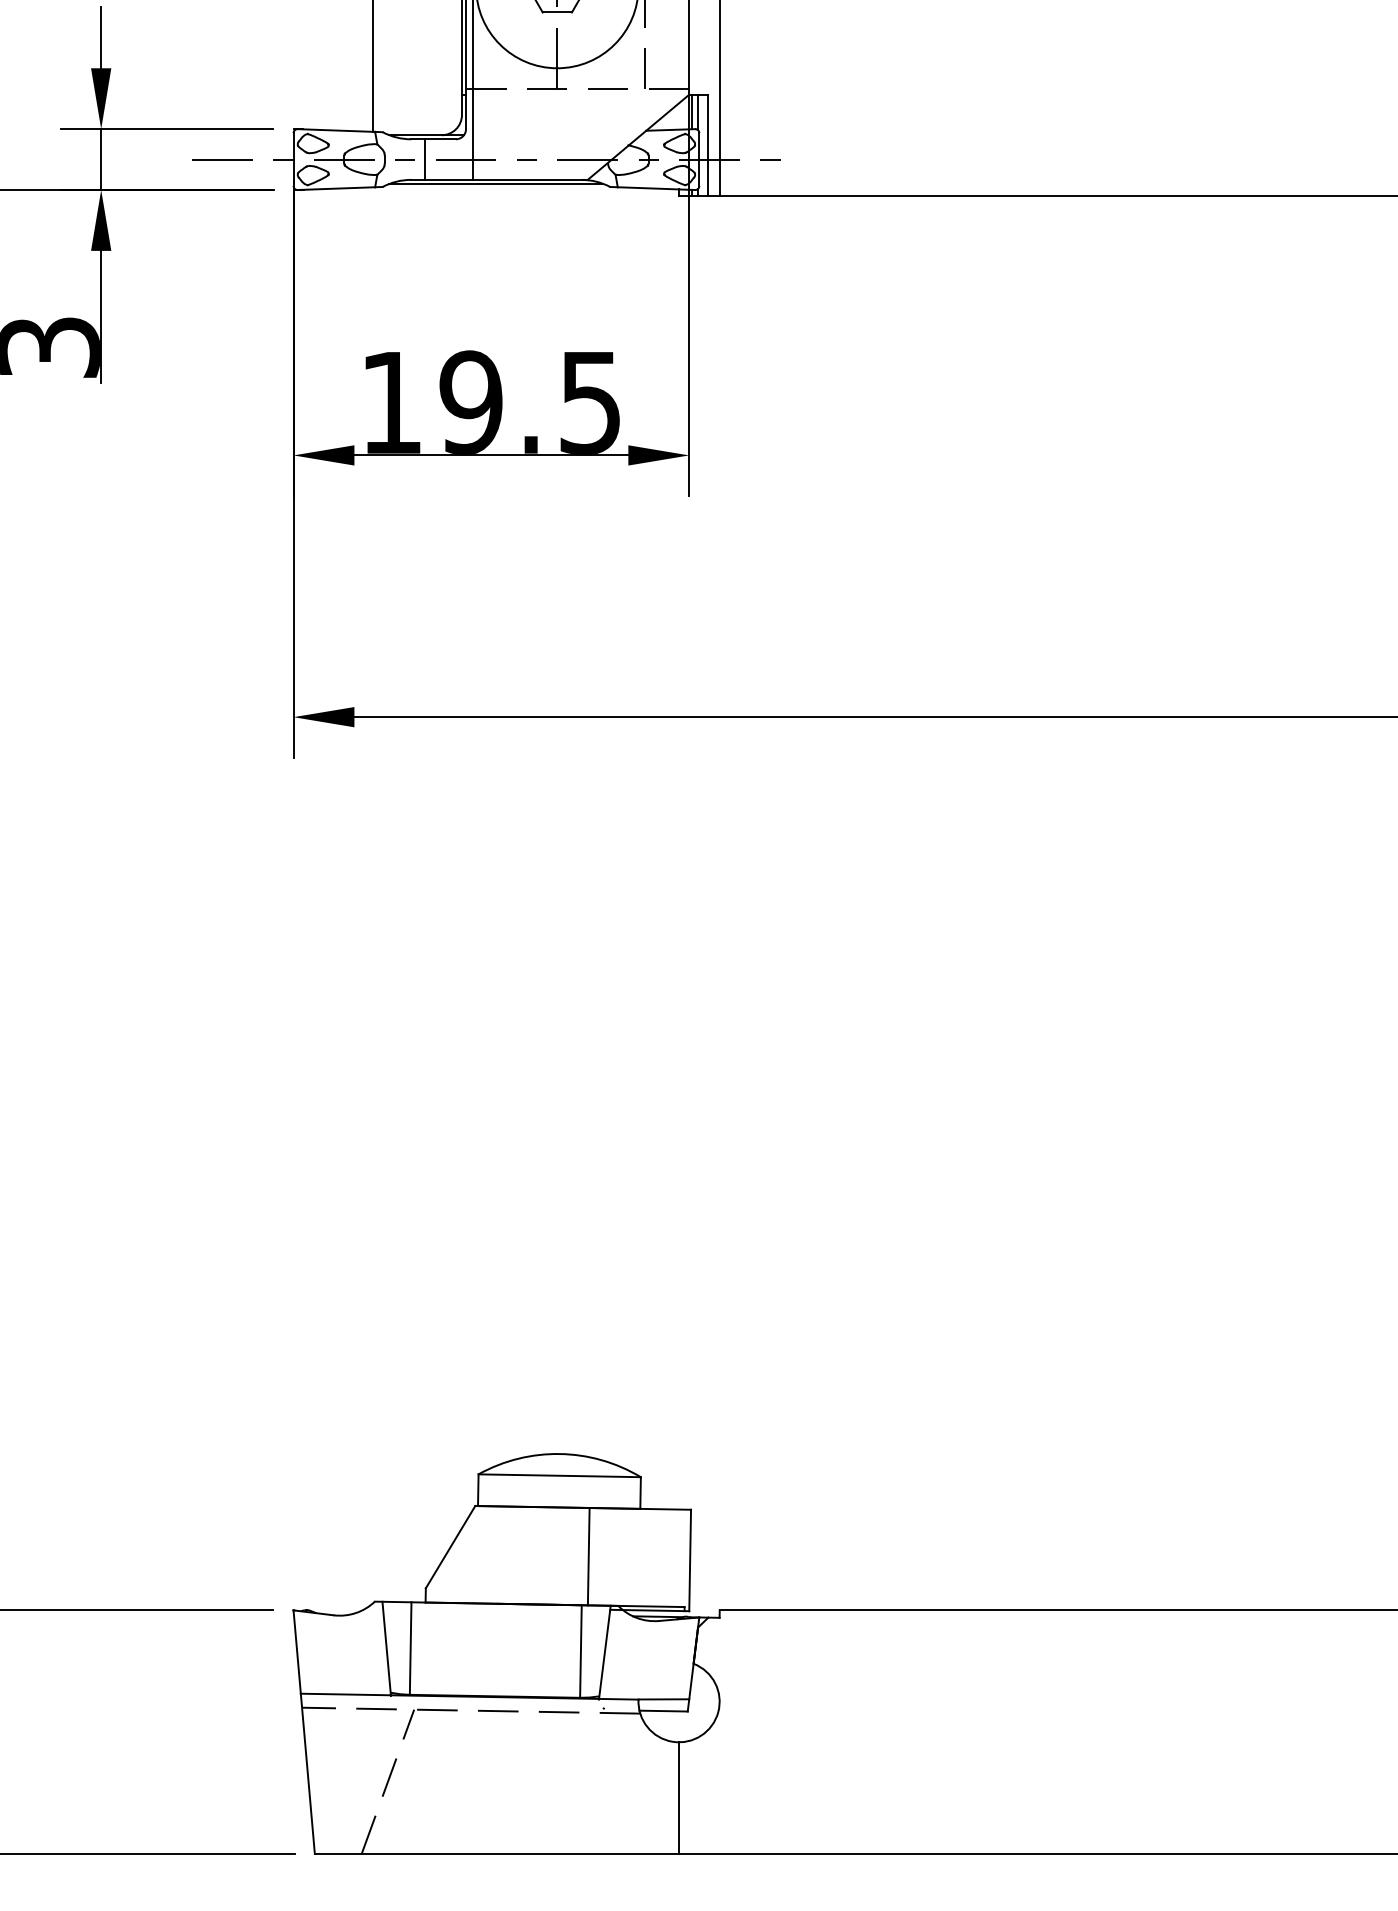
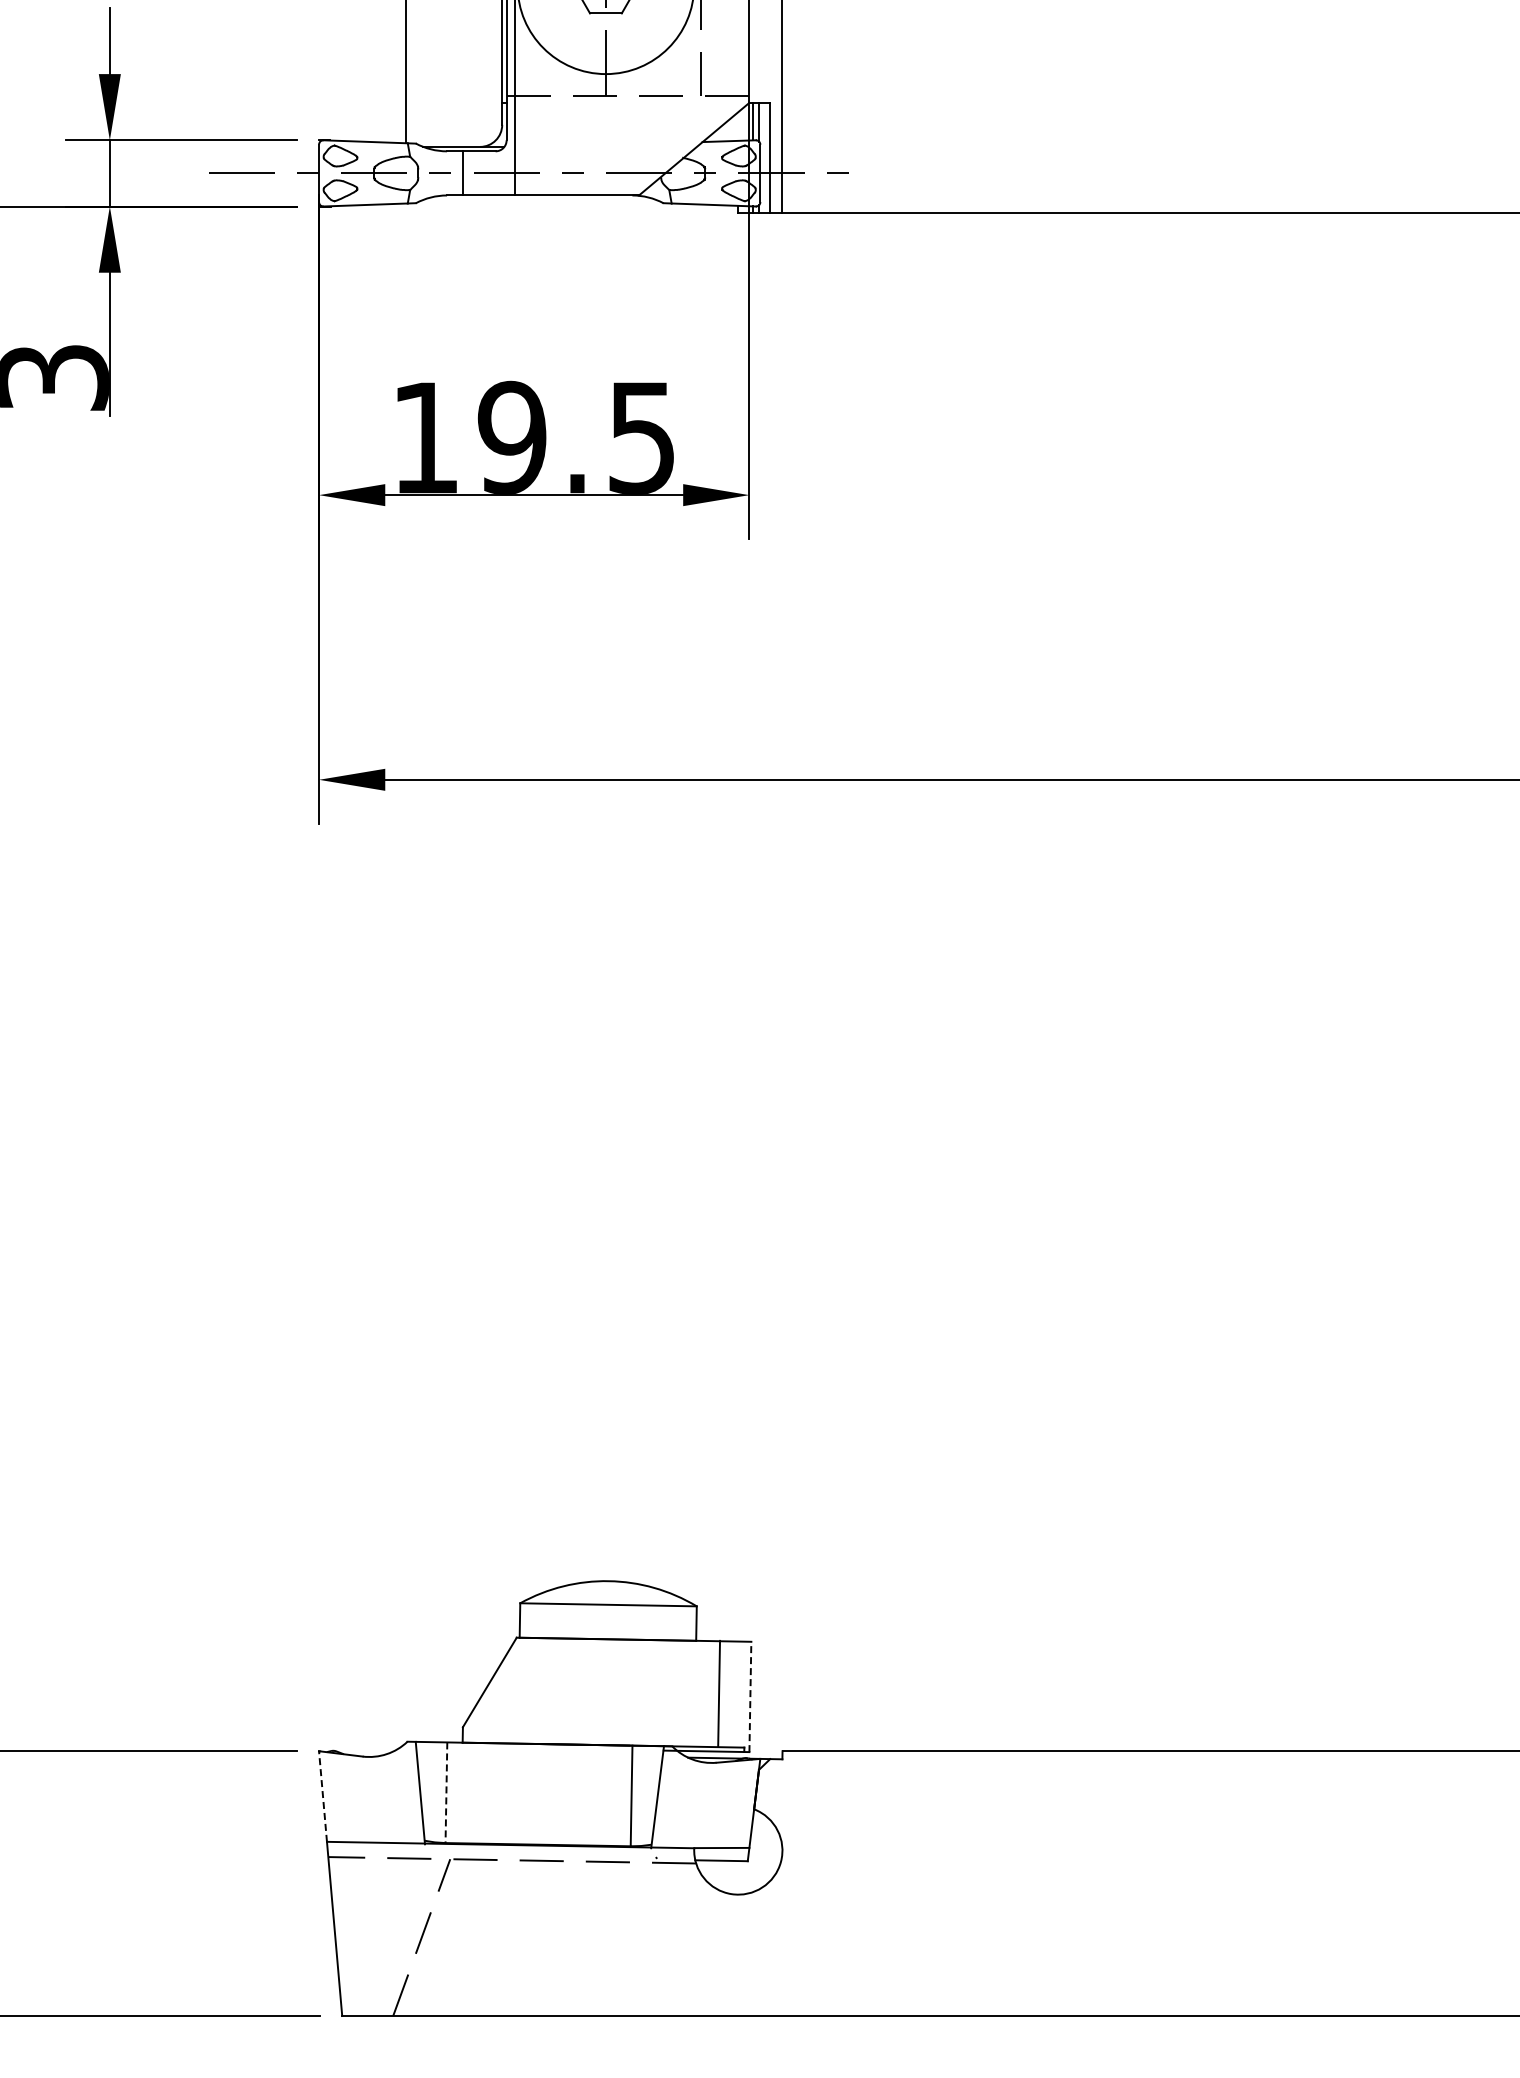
line: (496, 183) -> (539, 199), removed
line: (589, 1556) -> (719, 1693), moved
line: (690, 1560) -> (750, 1696), solid -> dashed
line: (410, 1649) -> (446, 1793), solid -> dashed
line: (296, 1652) -> (322, 1796), solid -> dashed
line: (679, 1798) -> (738, 1955), removed

